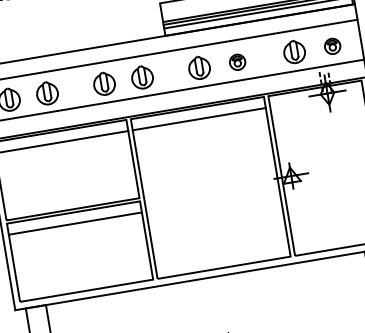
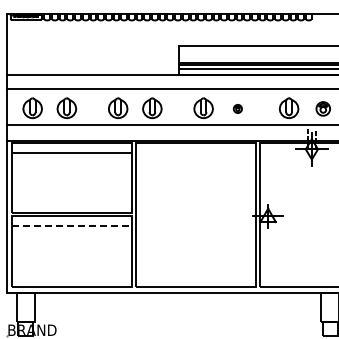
part: (237, 61) -> (237, 108), size x0.6
line: (198, 119) -> (195, 153), removed
line: (75, 223) -> (72, 226), solid -> dashed

